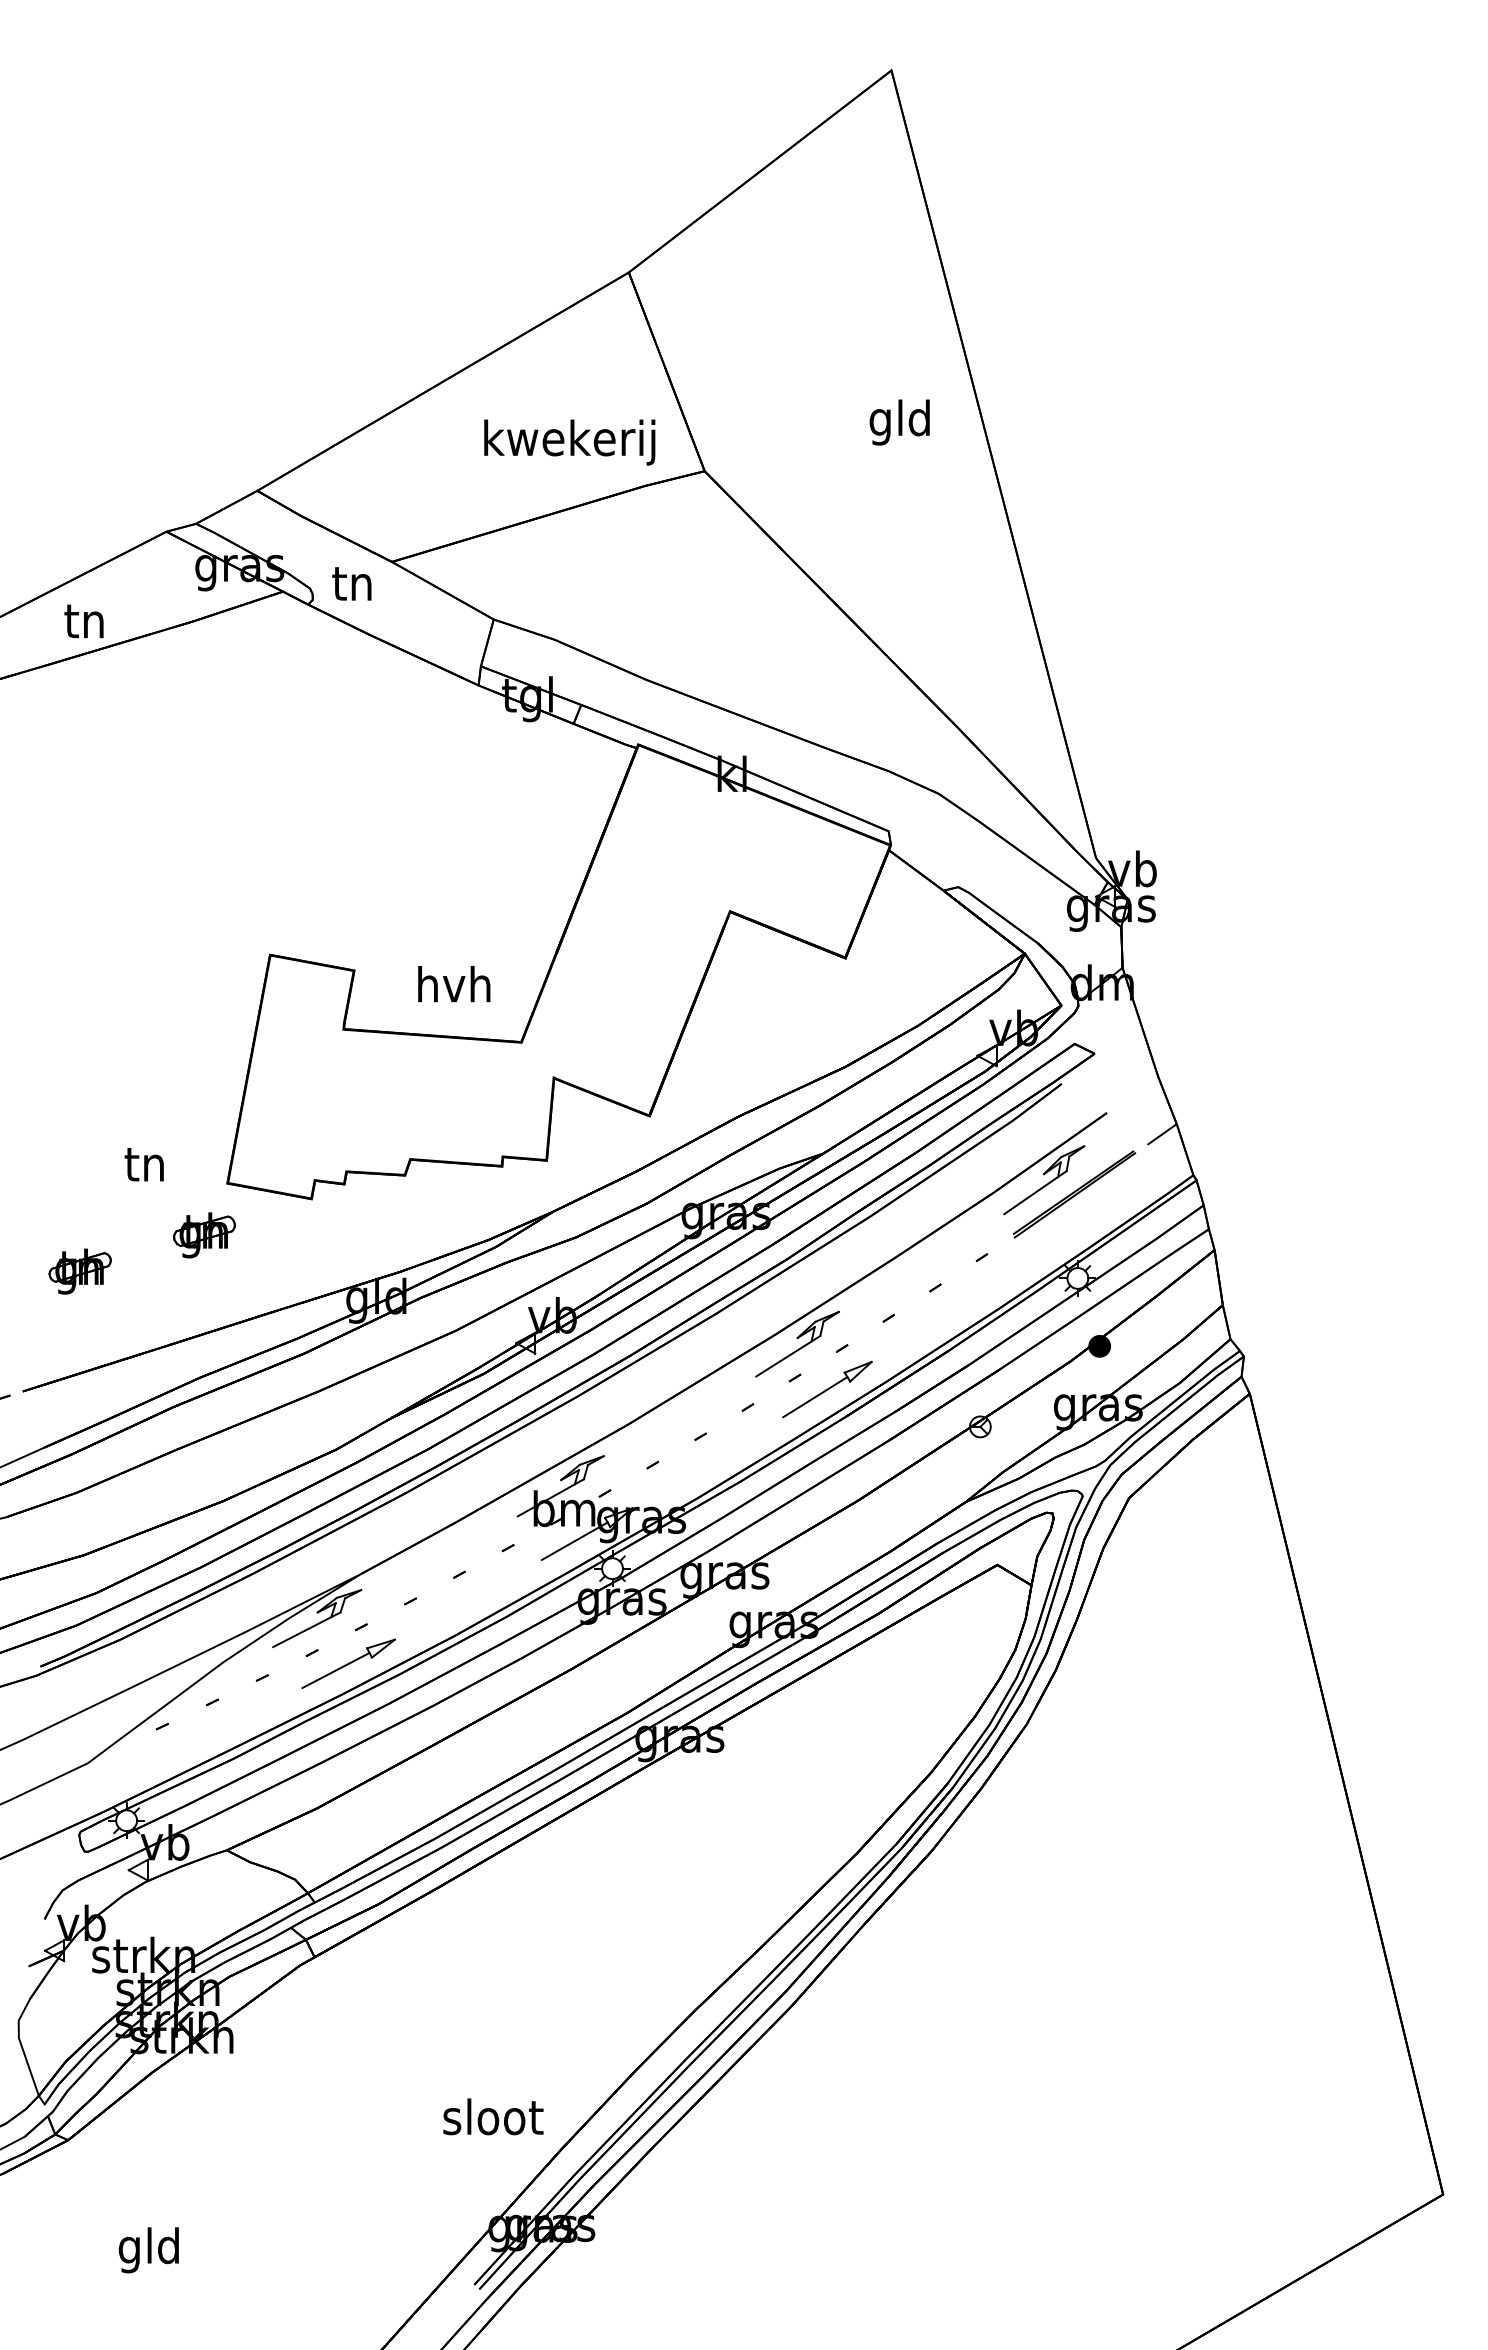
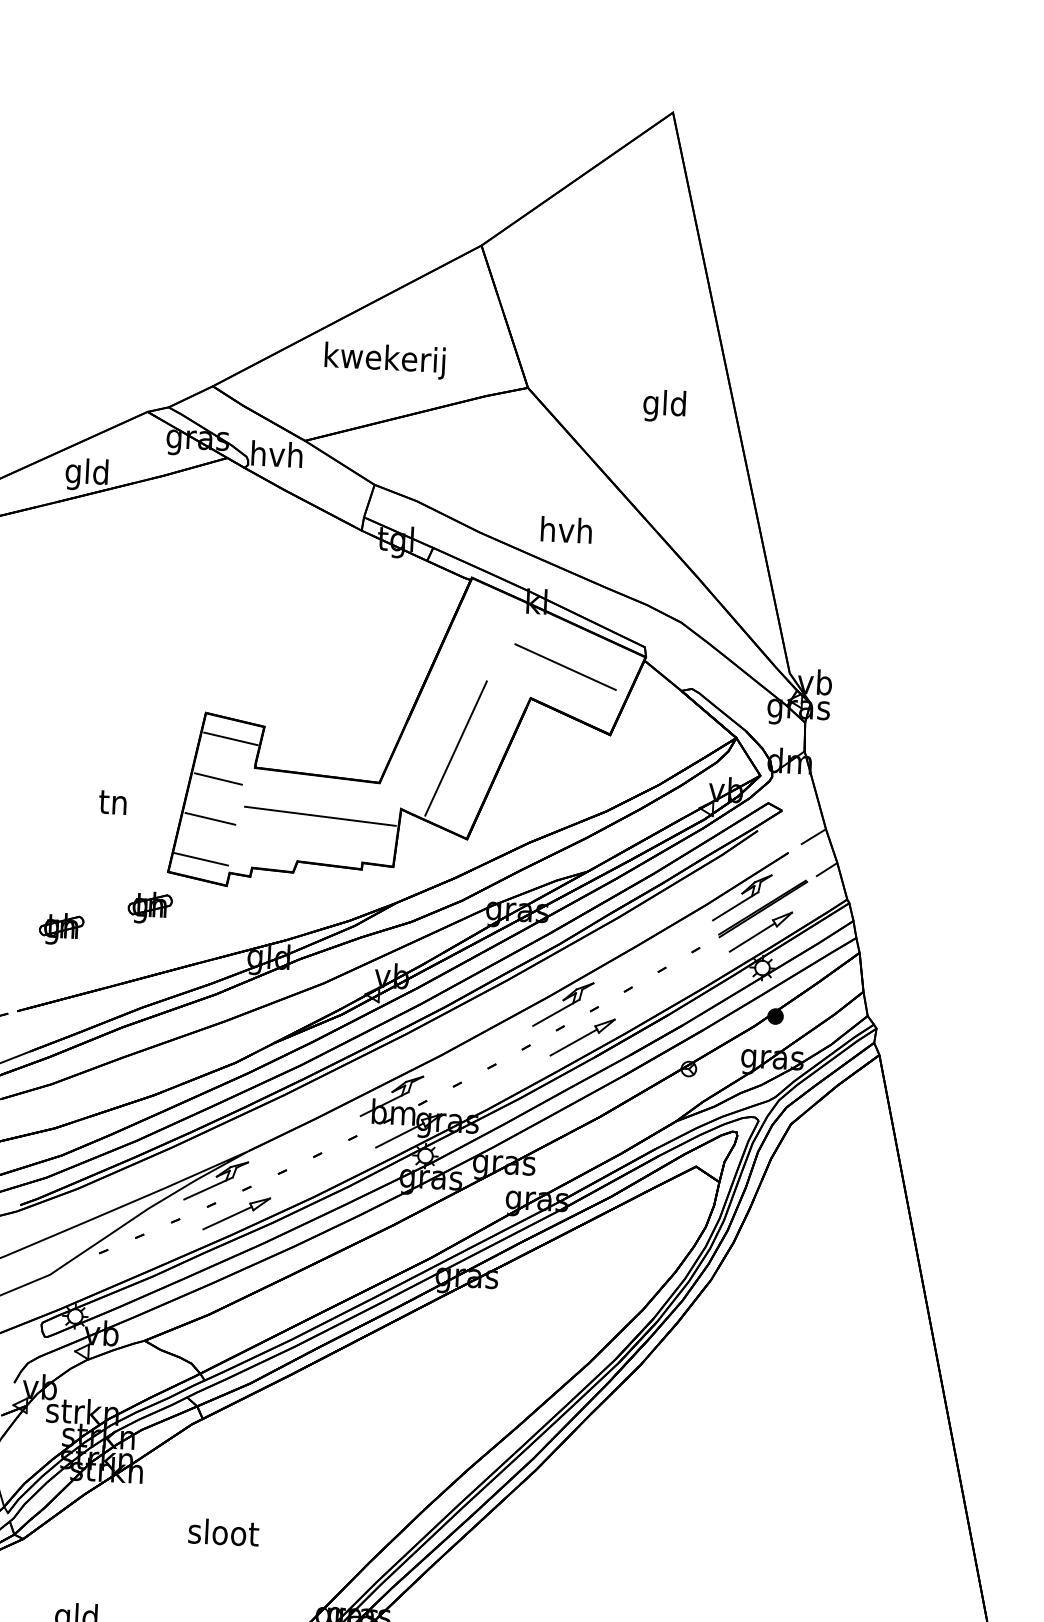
text: (899, 422) -> (664, 406), moved
text: (569, 442) -> (384, 360), moved
text: (353, 582) -> (277, 454), tn -> hvh
text: (84, 624) -> (86, 474), tn -> gld
line: (777, 864) -> (565, 666), added
text: (454, 984) -> (566, 530), moved
line: (627, 987) -> (455, 748), added
line: (307, 990) -> (230, 739), added
line: (292, 1047) -> (218, 778), added
line: (1138, 1089) -> (811, 837), added
line: (439, 1093) -> (320, 816), added
line: (283, 1104) -> (210, 818), added
line: (273, 1163) -> (201, 859), added
text: (143, 1164) -> (112, 802), moved
part: (1072, 1227) -> (760, 932), added
text: (493, 2116) -> (223, 1532), moved

